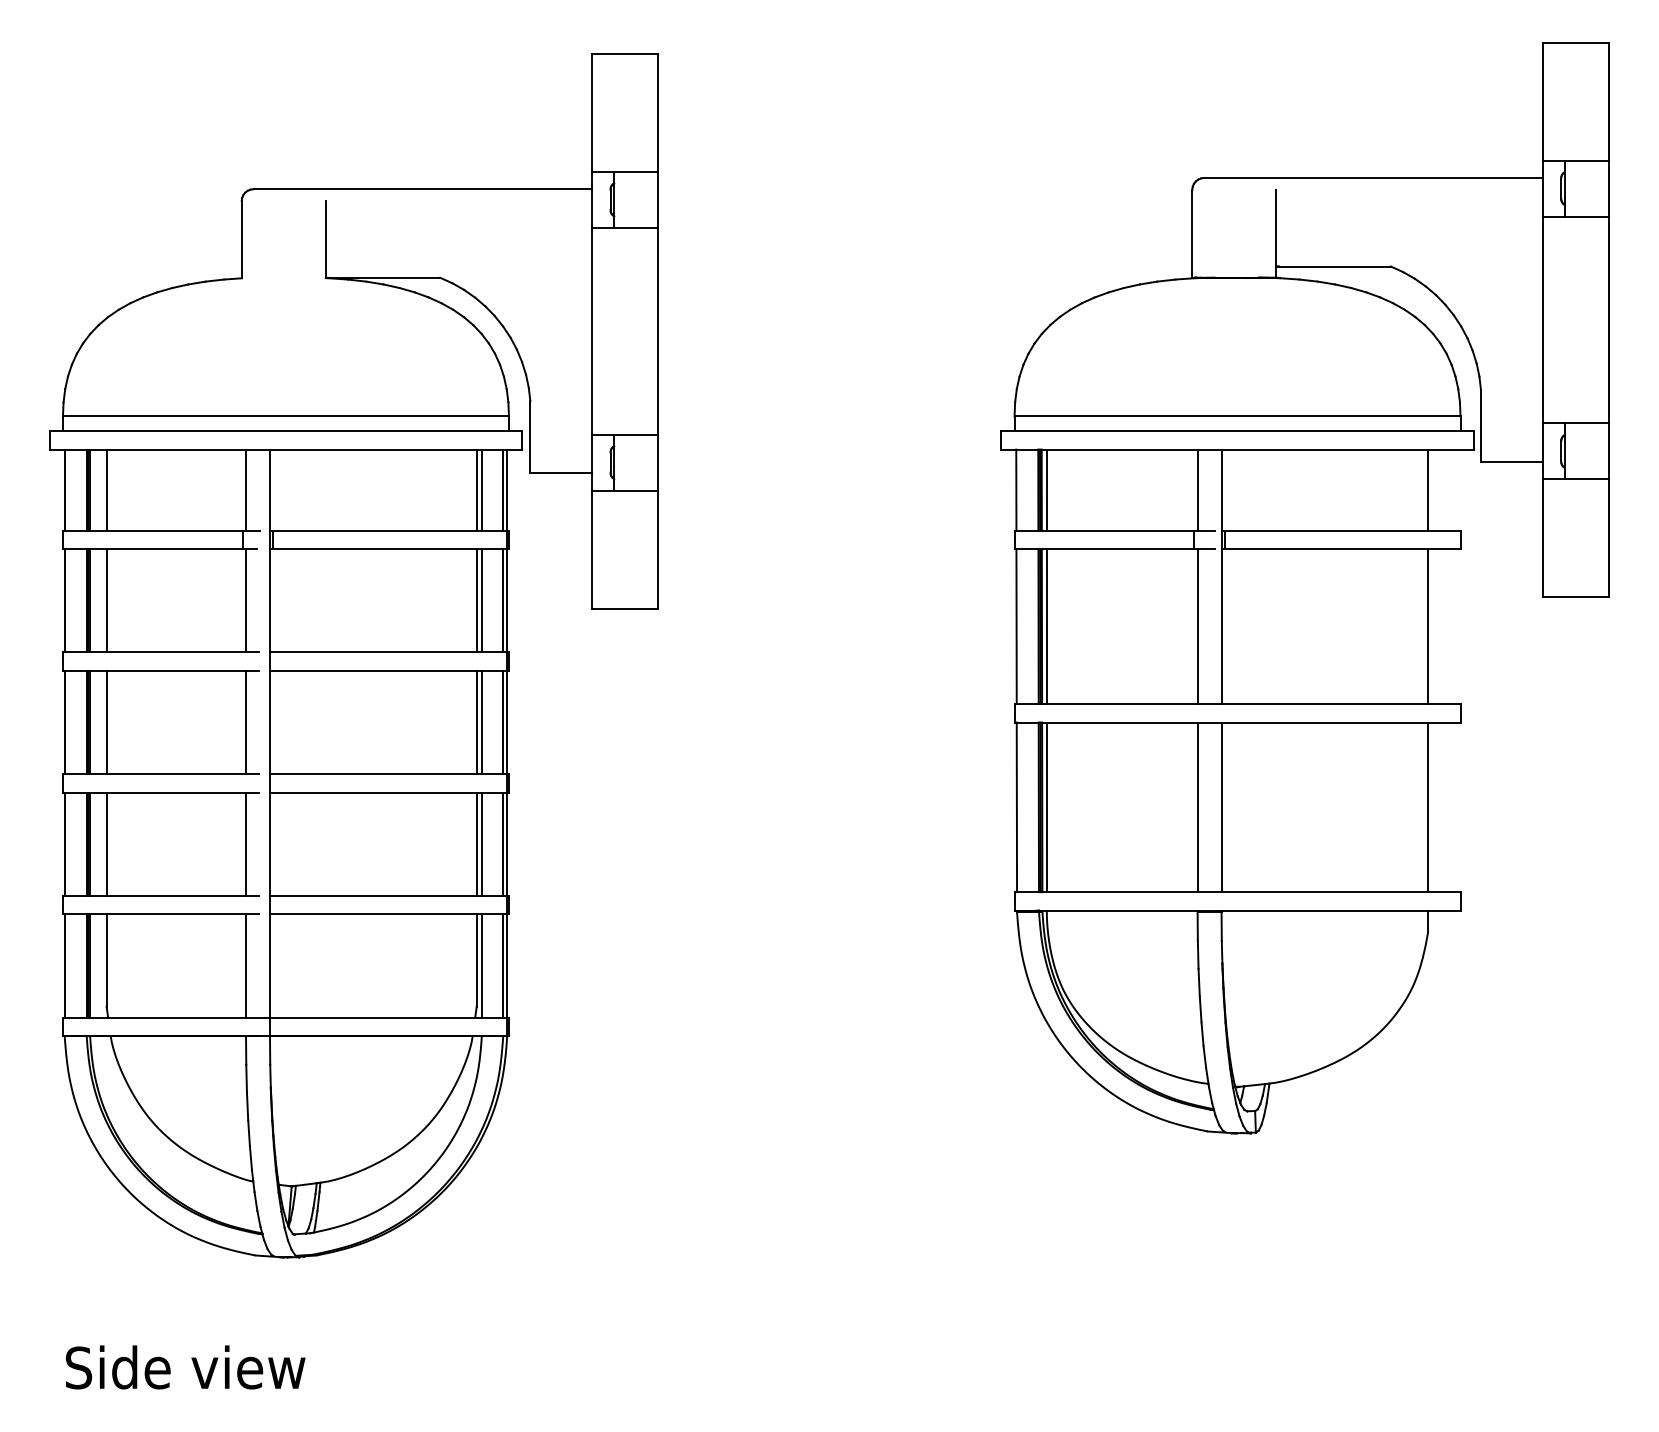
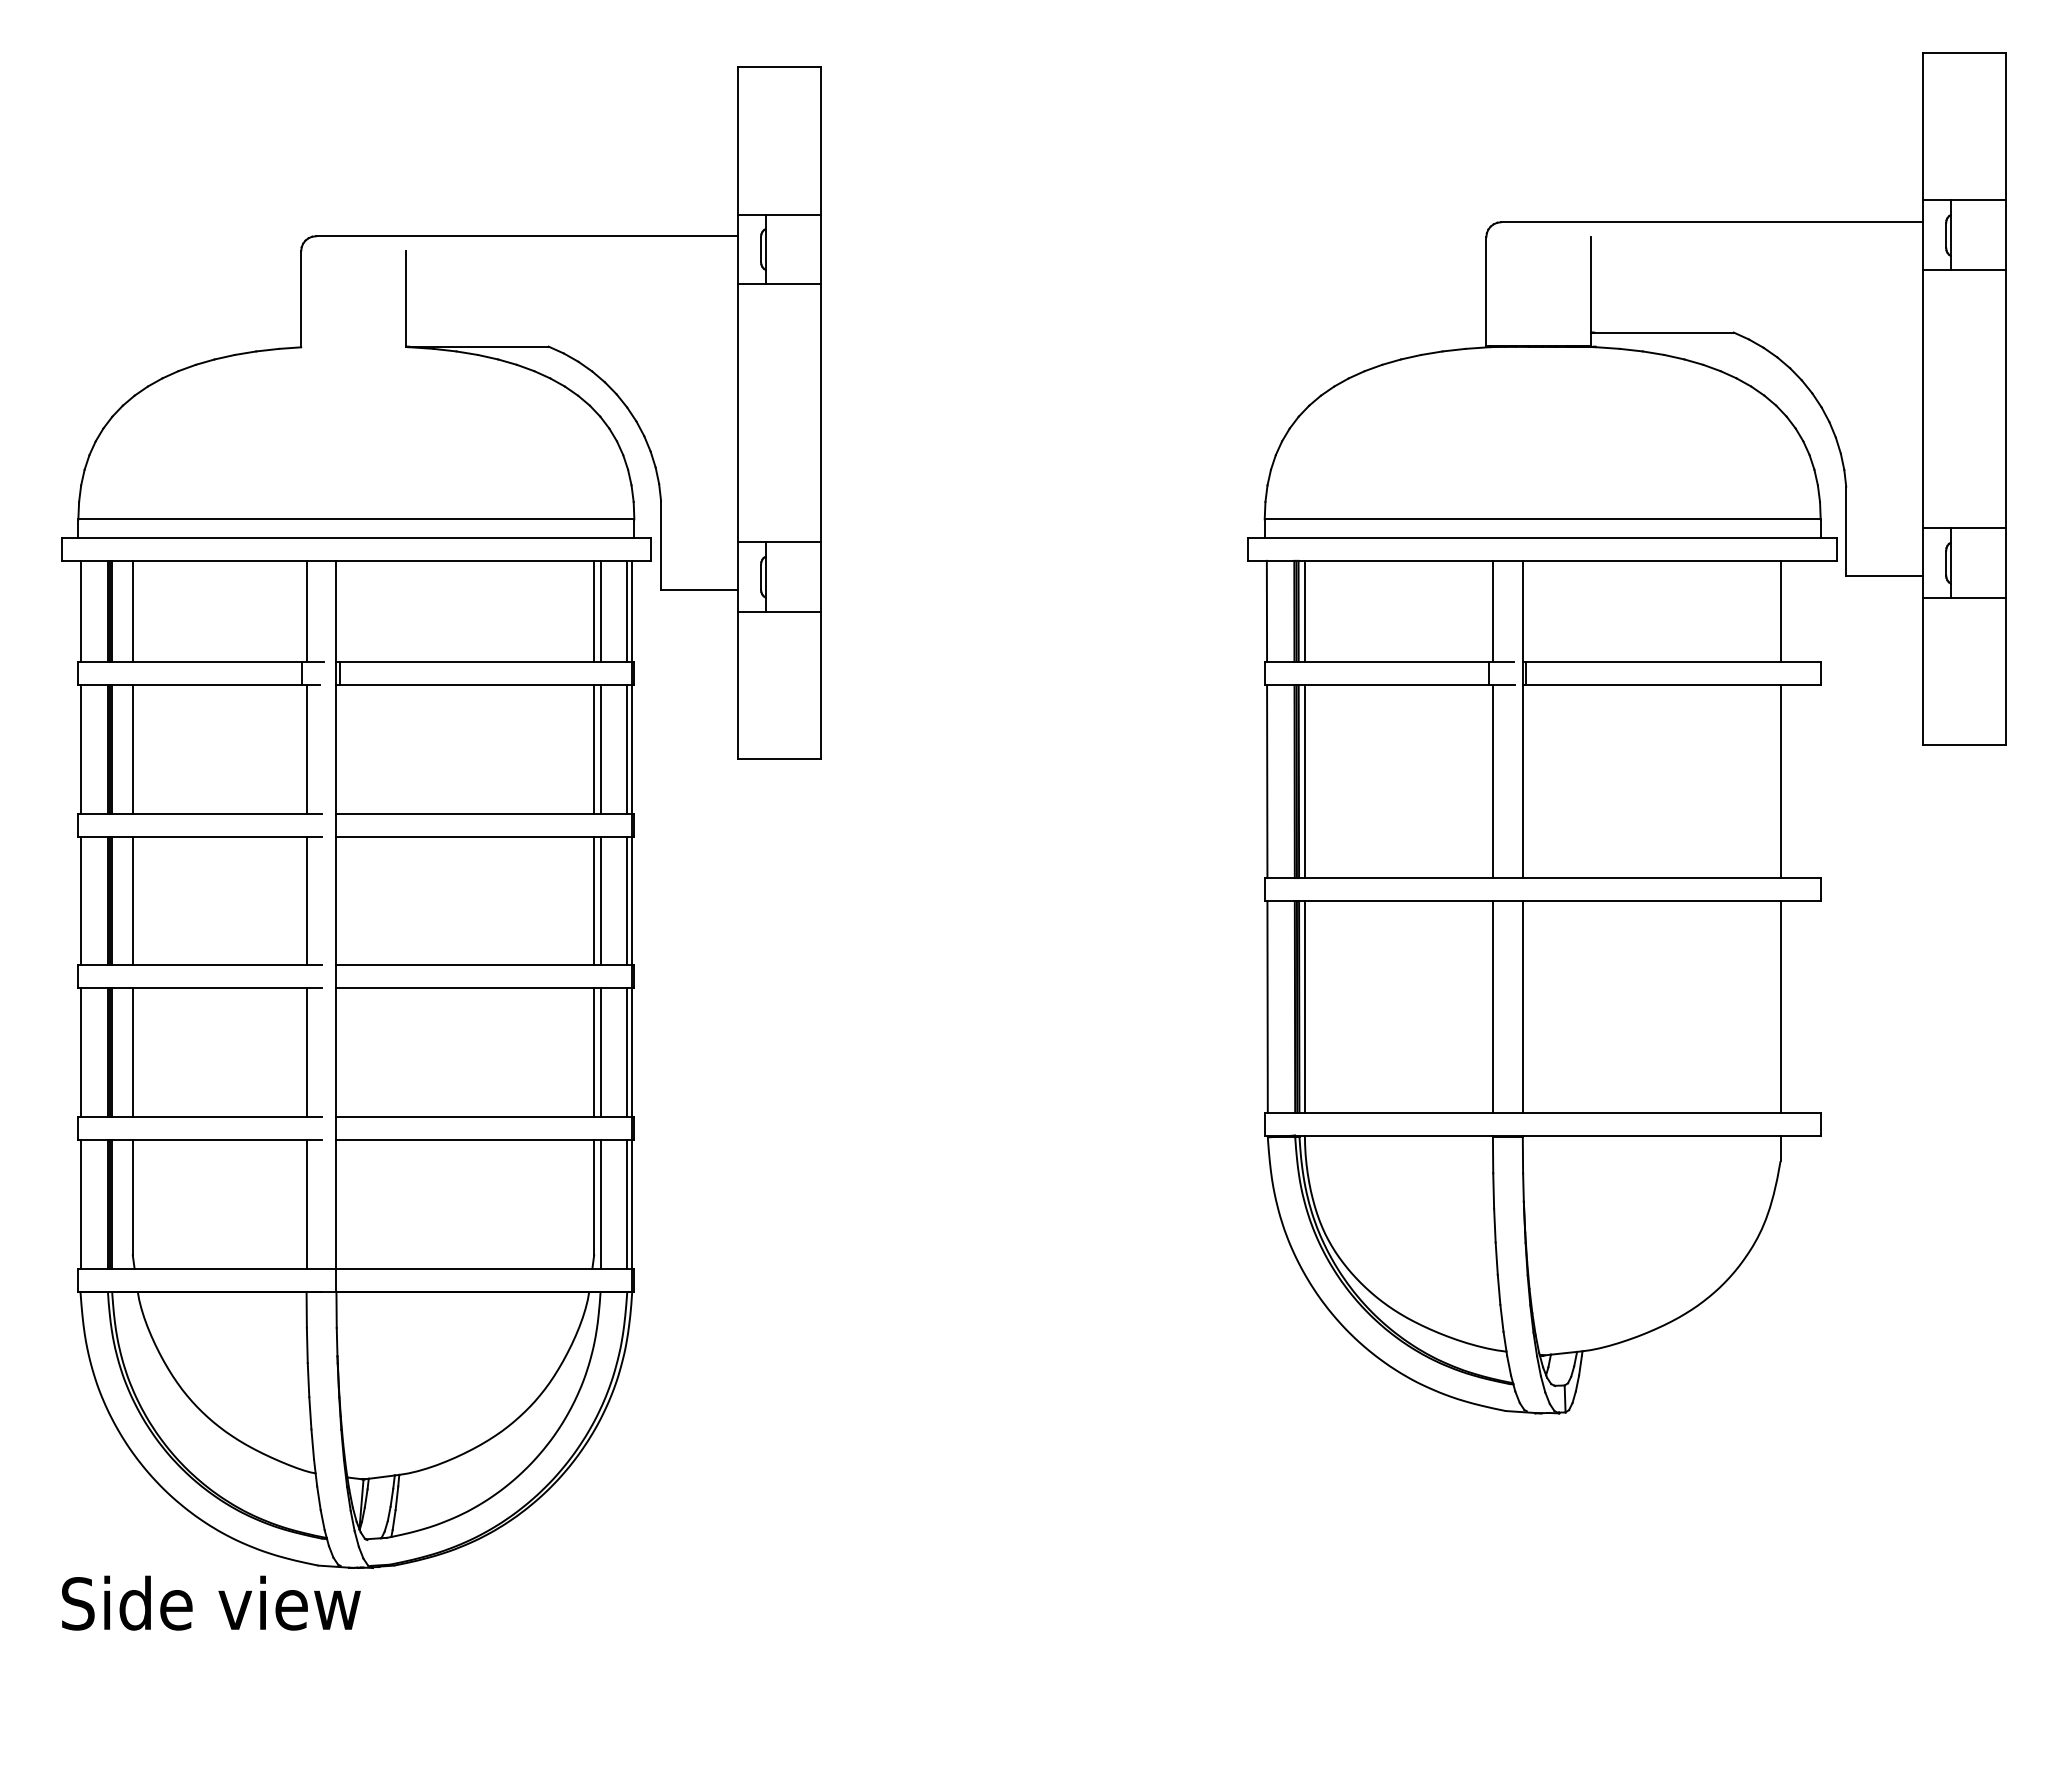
text: (185, 1366) -> (211, 1602), moved

